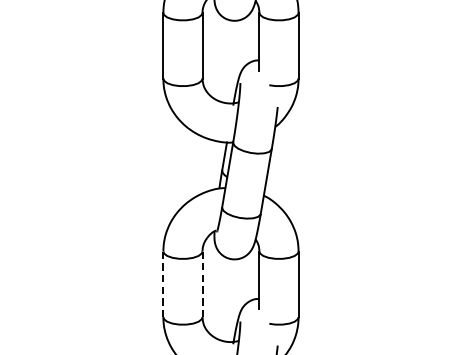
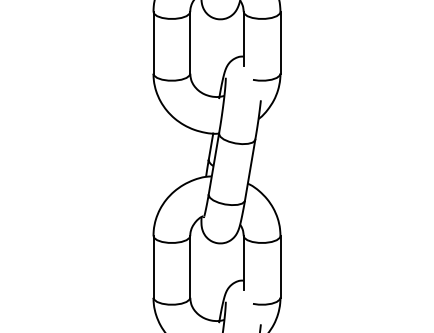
line: (163, 283) -> (153, 266), dashed -> solid
line: (202, 283) -> (190, 266), dashed -> solid

